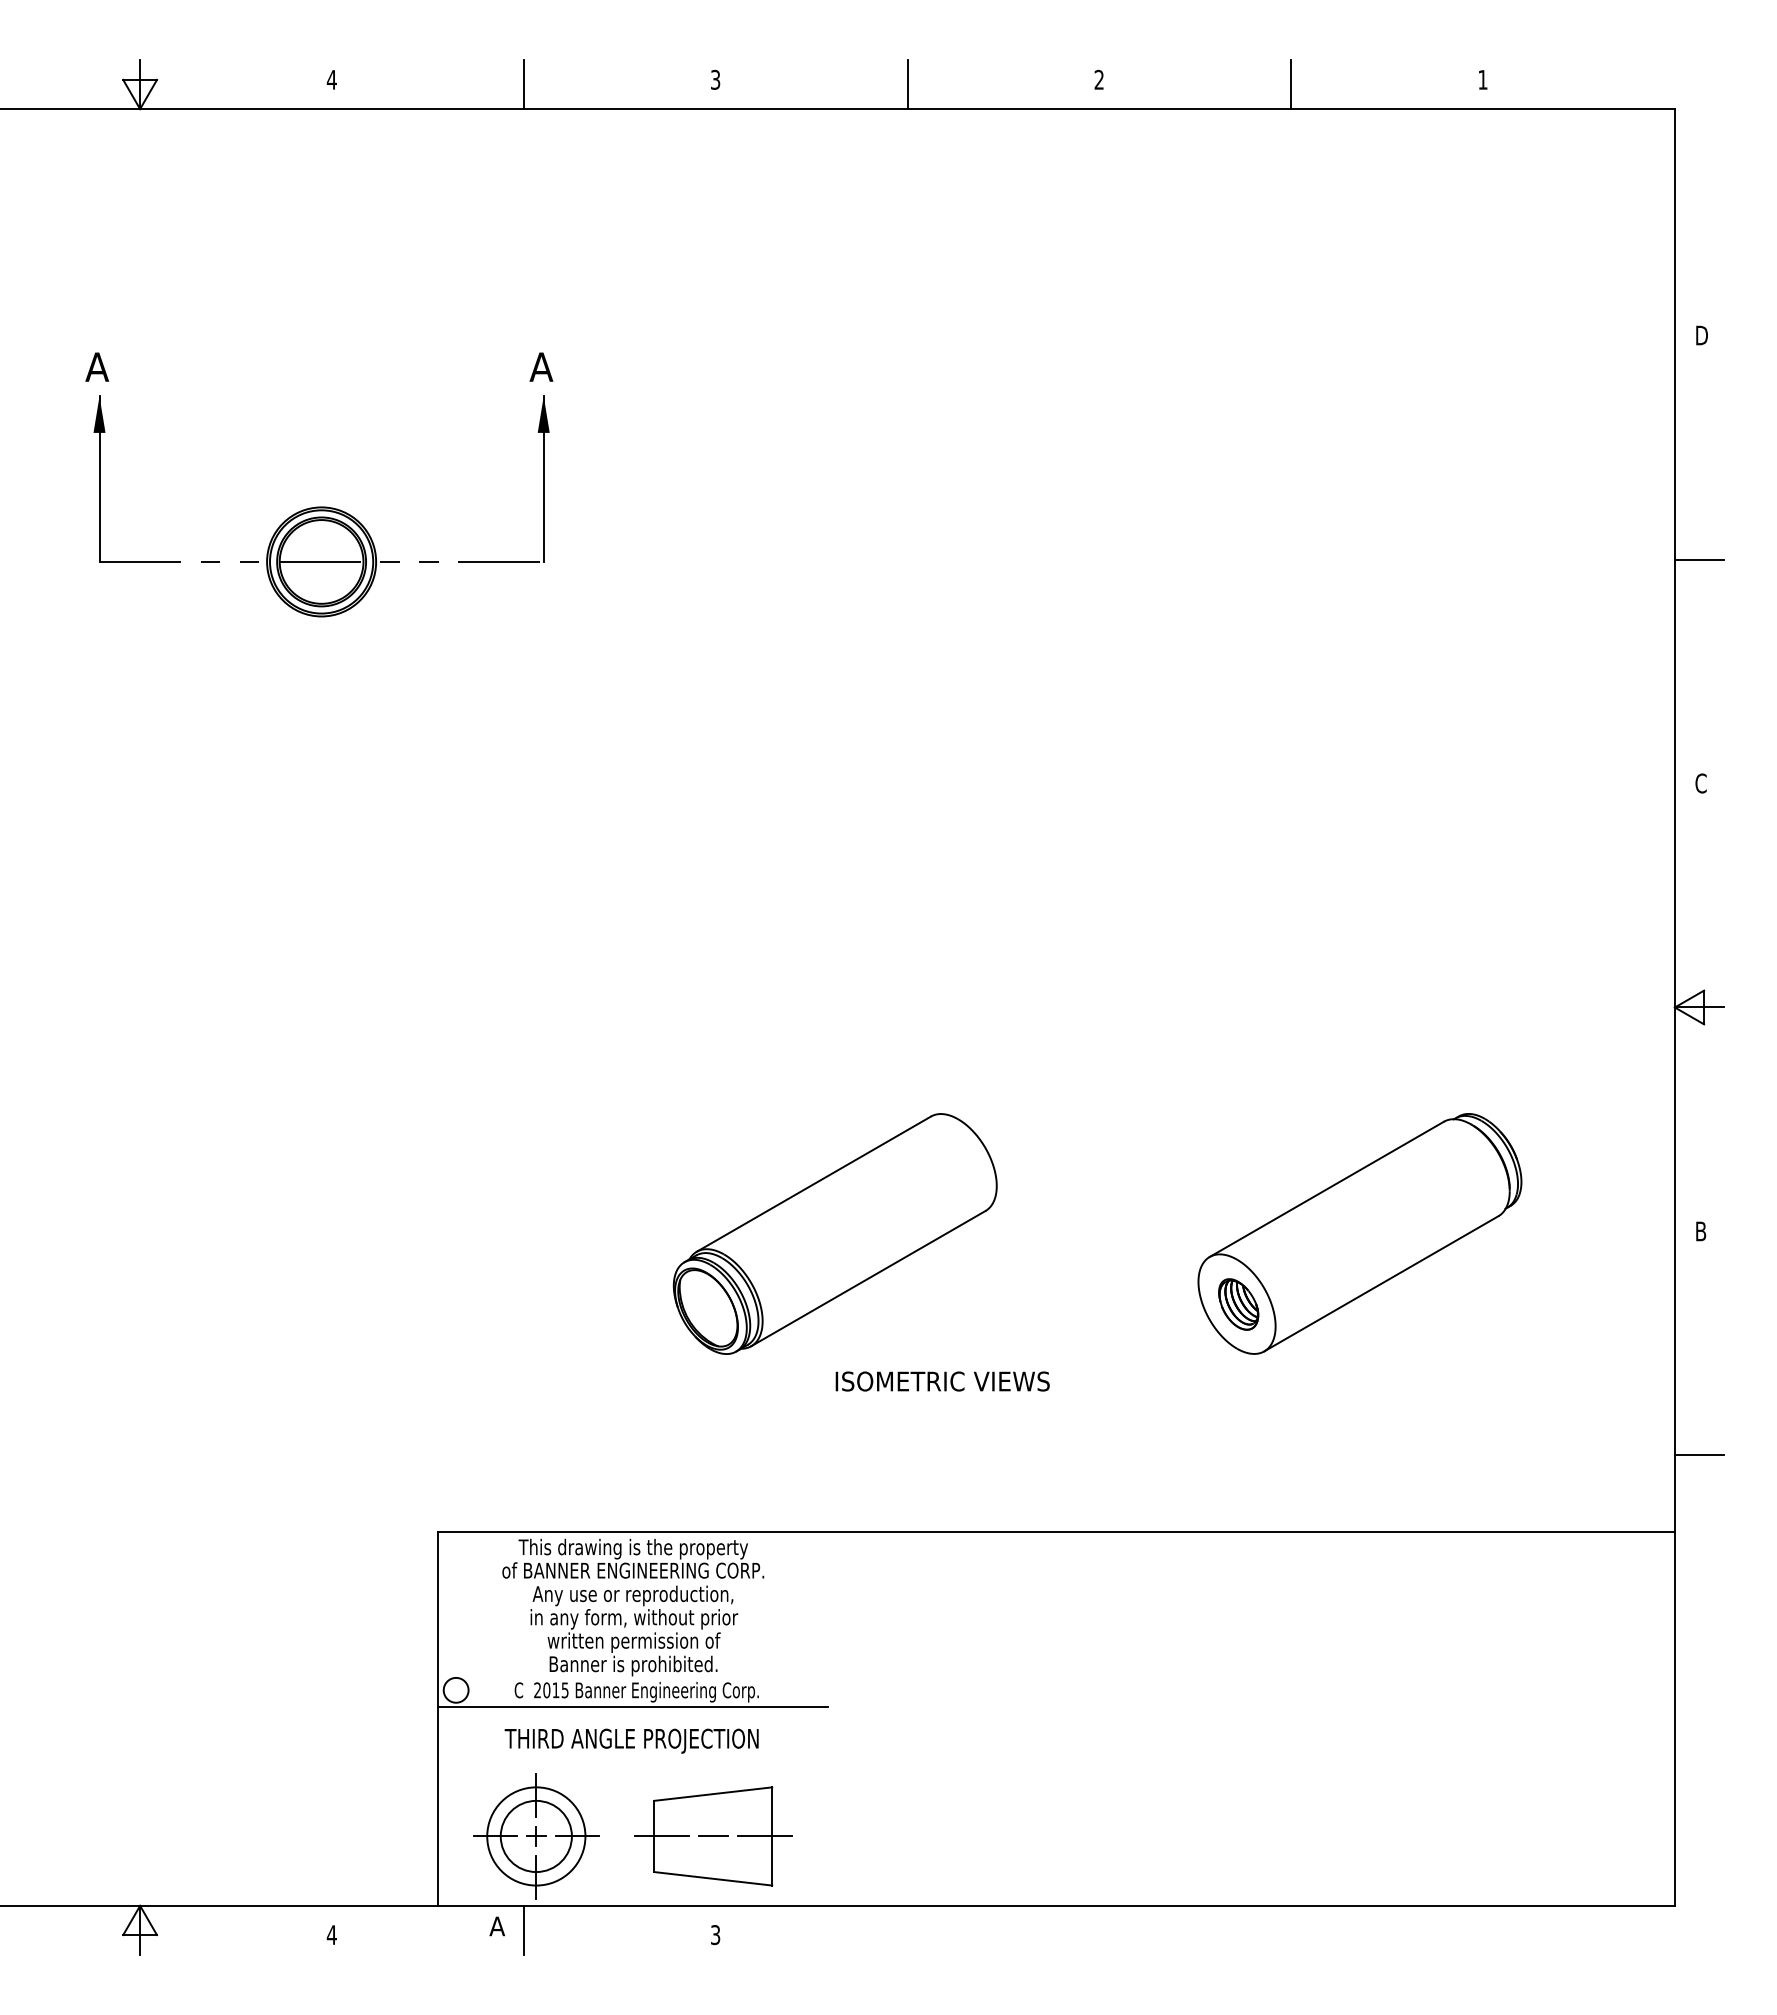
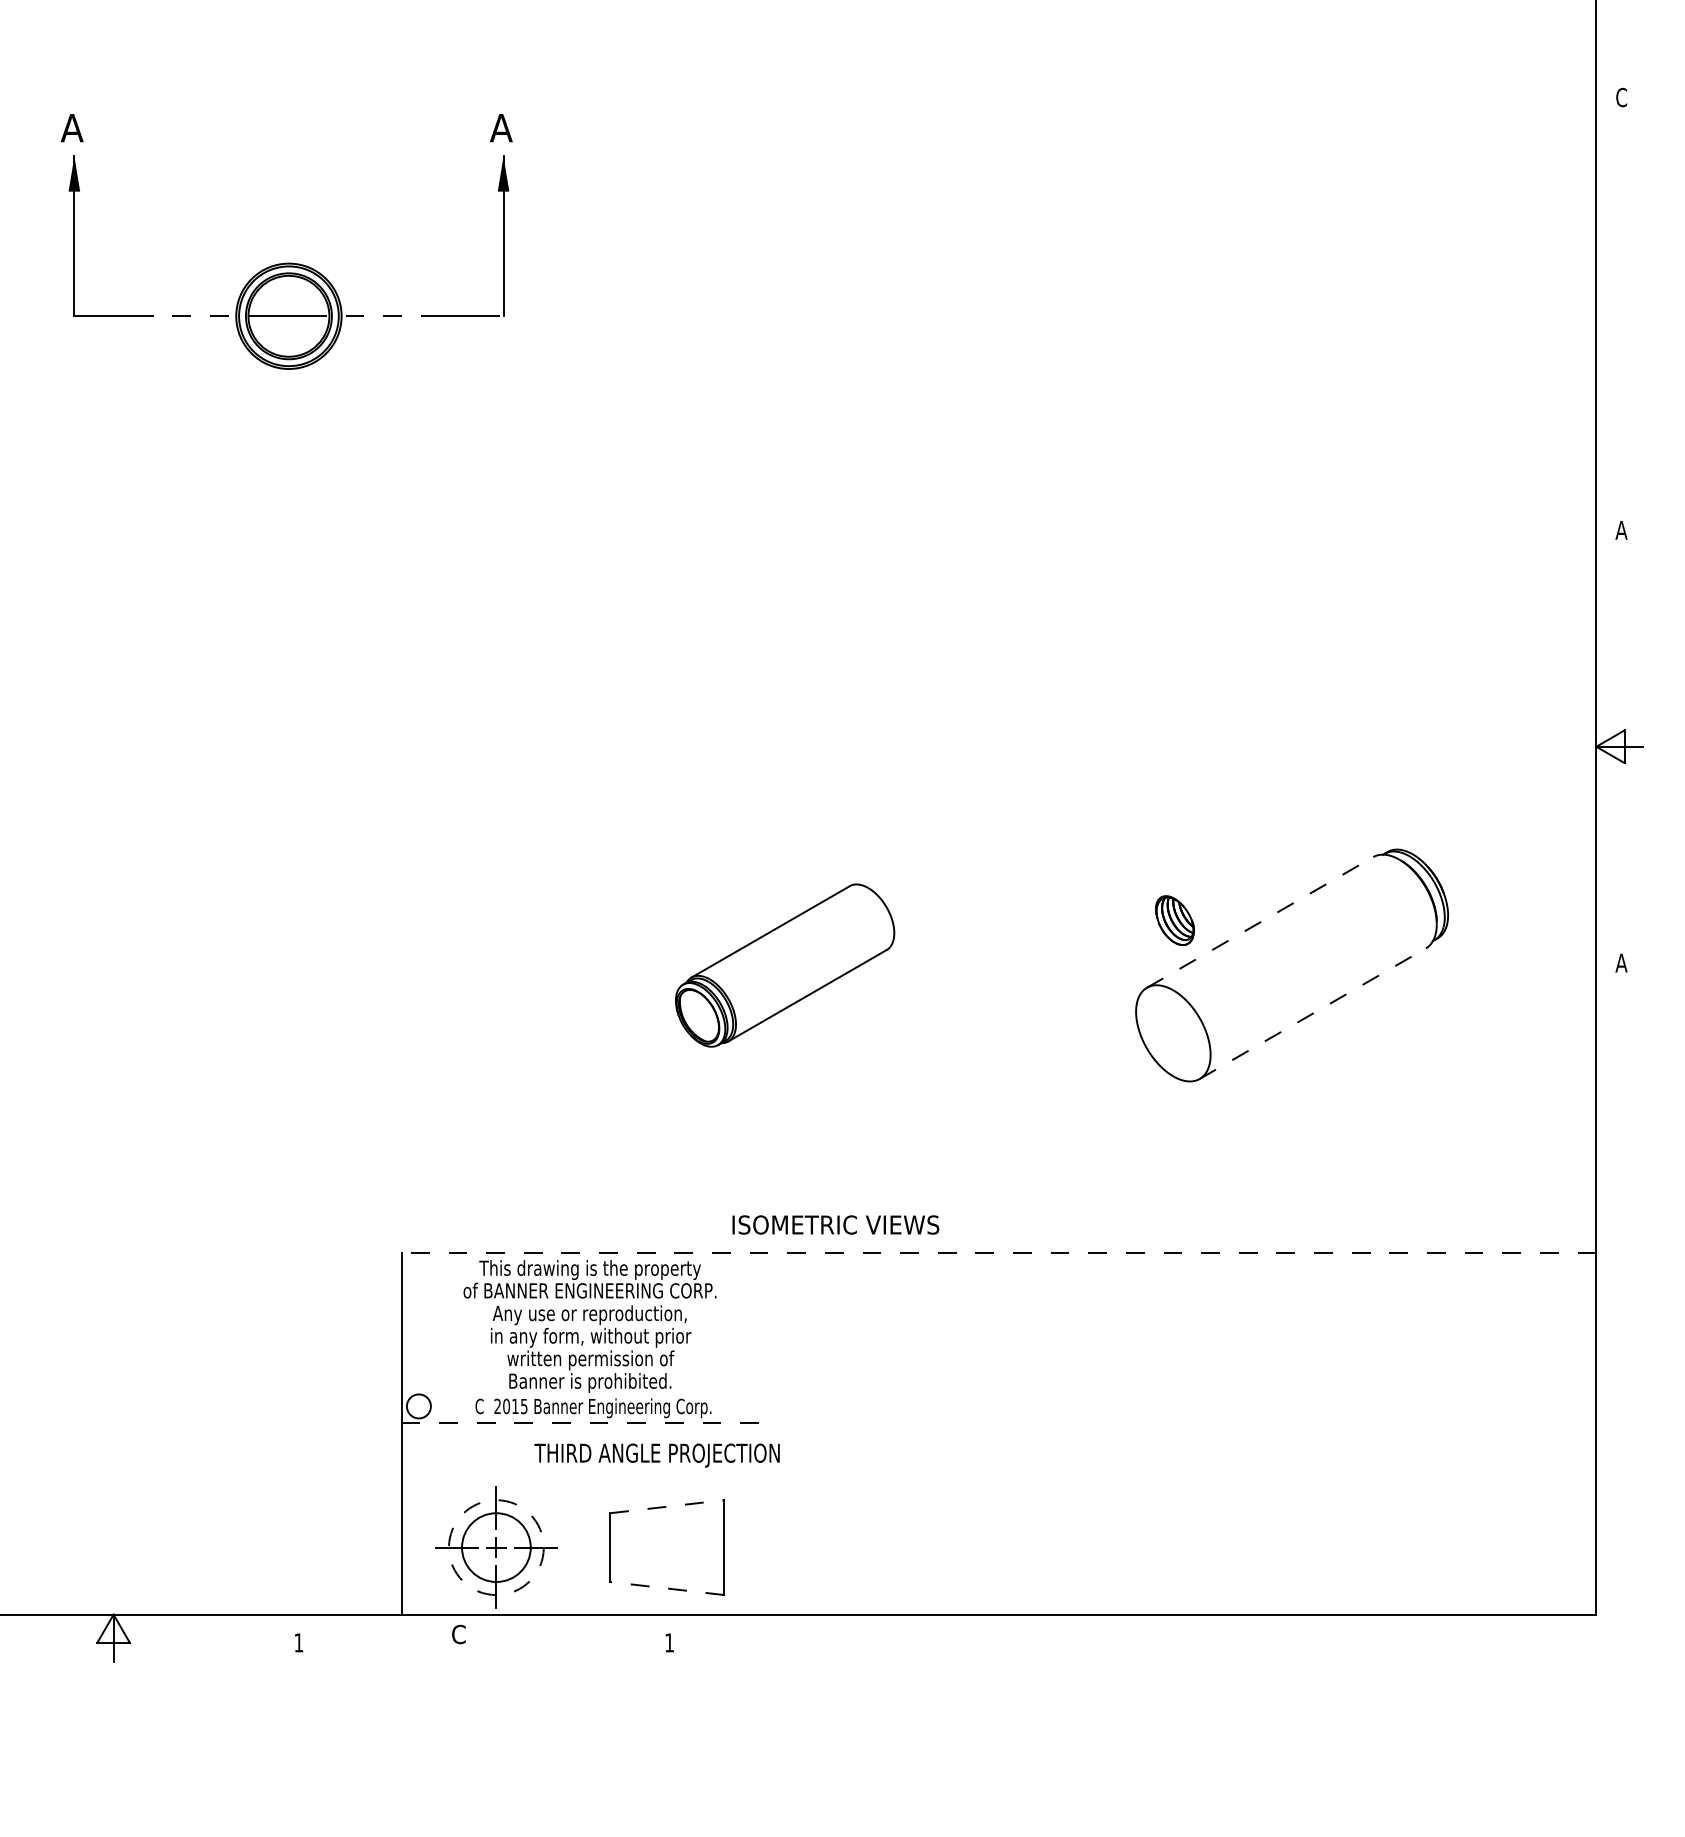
text: (1701, 335) -> (1622, 97), D -> C
line: (1698, 559) -> (1619, 313), removed
text: (1700, 783) -> (1621, 530), C -> A
line: (1327, 1189) -> (1260, 922), solid -> dashed
text: (1700, 1231) -> (1621, 963), B -> A
part: (834, 1233) -> (784, 965), size x0.7
line: (1381, 1283) -> (1312, 1013), solid -> dashed
part: (1238, 1304) -> (1174, 920), moved
text: (942, 1381) -> (835, 1224), moved
line: (1698, 1455) -> (1619, 1179), removed
line: (1056, 1531) -> (998, 1252), solid -> dashed
line: (632, 1707) -> (589, 1423), solid -> dashed
text: (631, 1740) -> (656, 1454), moved
line: (713, 1794) -> (667, 1507), solid -> dashed
circle: (536, 1836) -> (496, 1547), solid -> dashed
line: (661, 1836) -> (617, 1547), removed
line: (712, 1836) -> (666, 1547), removed
line: (764, 1836) -> (716, 1547), removed
line: (712, 1878) -> (666, 1588), solid -> dashed
text: (497, 1926) -> (458, 1634), A -> C
line: (523, 1929) -> (483, 1637), removed
text: (331, 1934) -> (298, 1642), 4 -> 1
text: (715, 1935) -> (669, 1643), 3 -> 1

